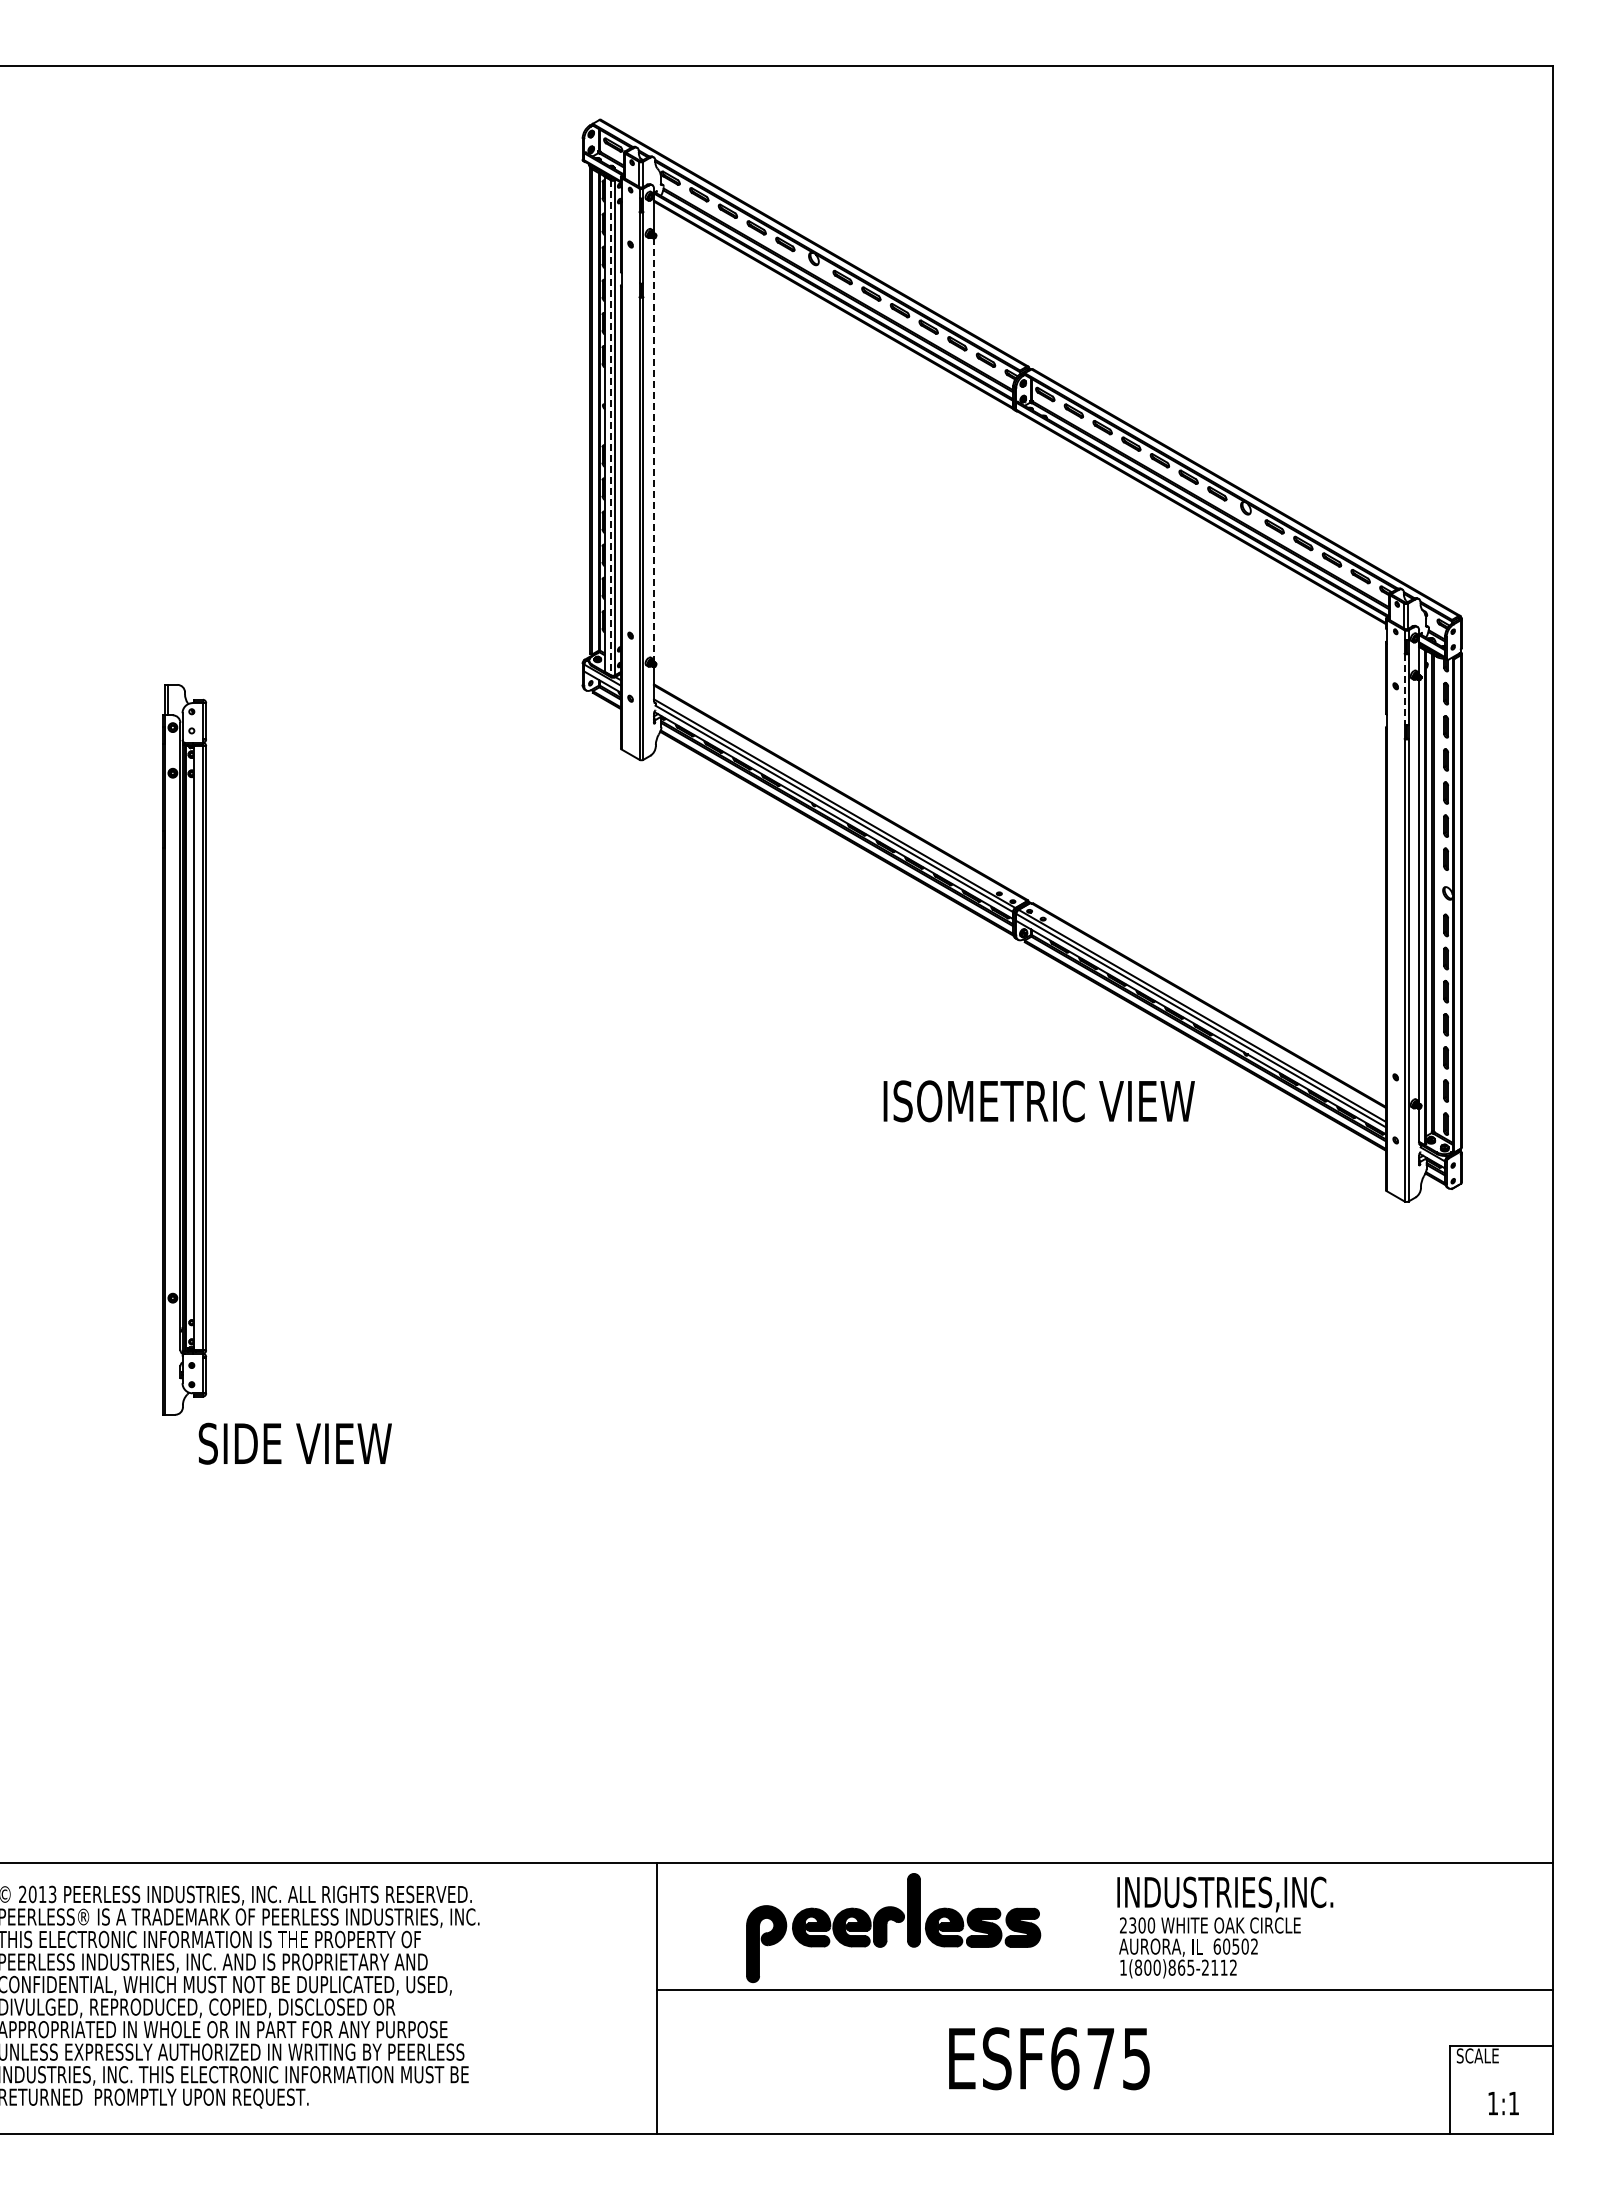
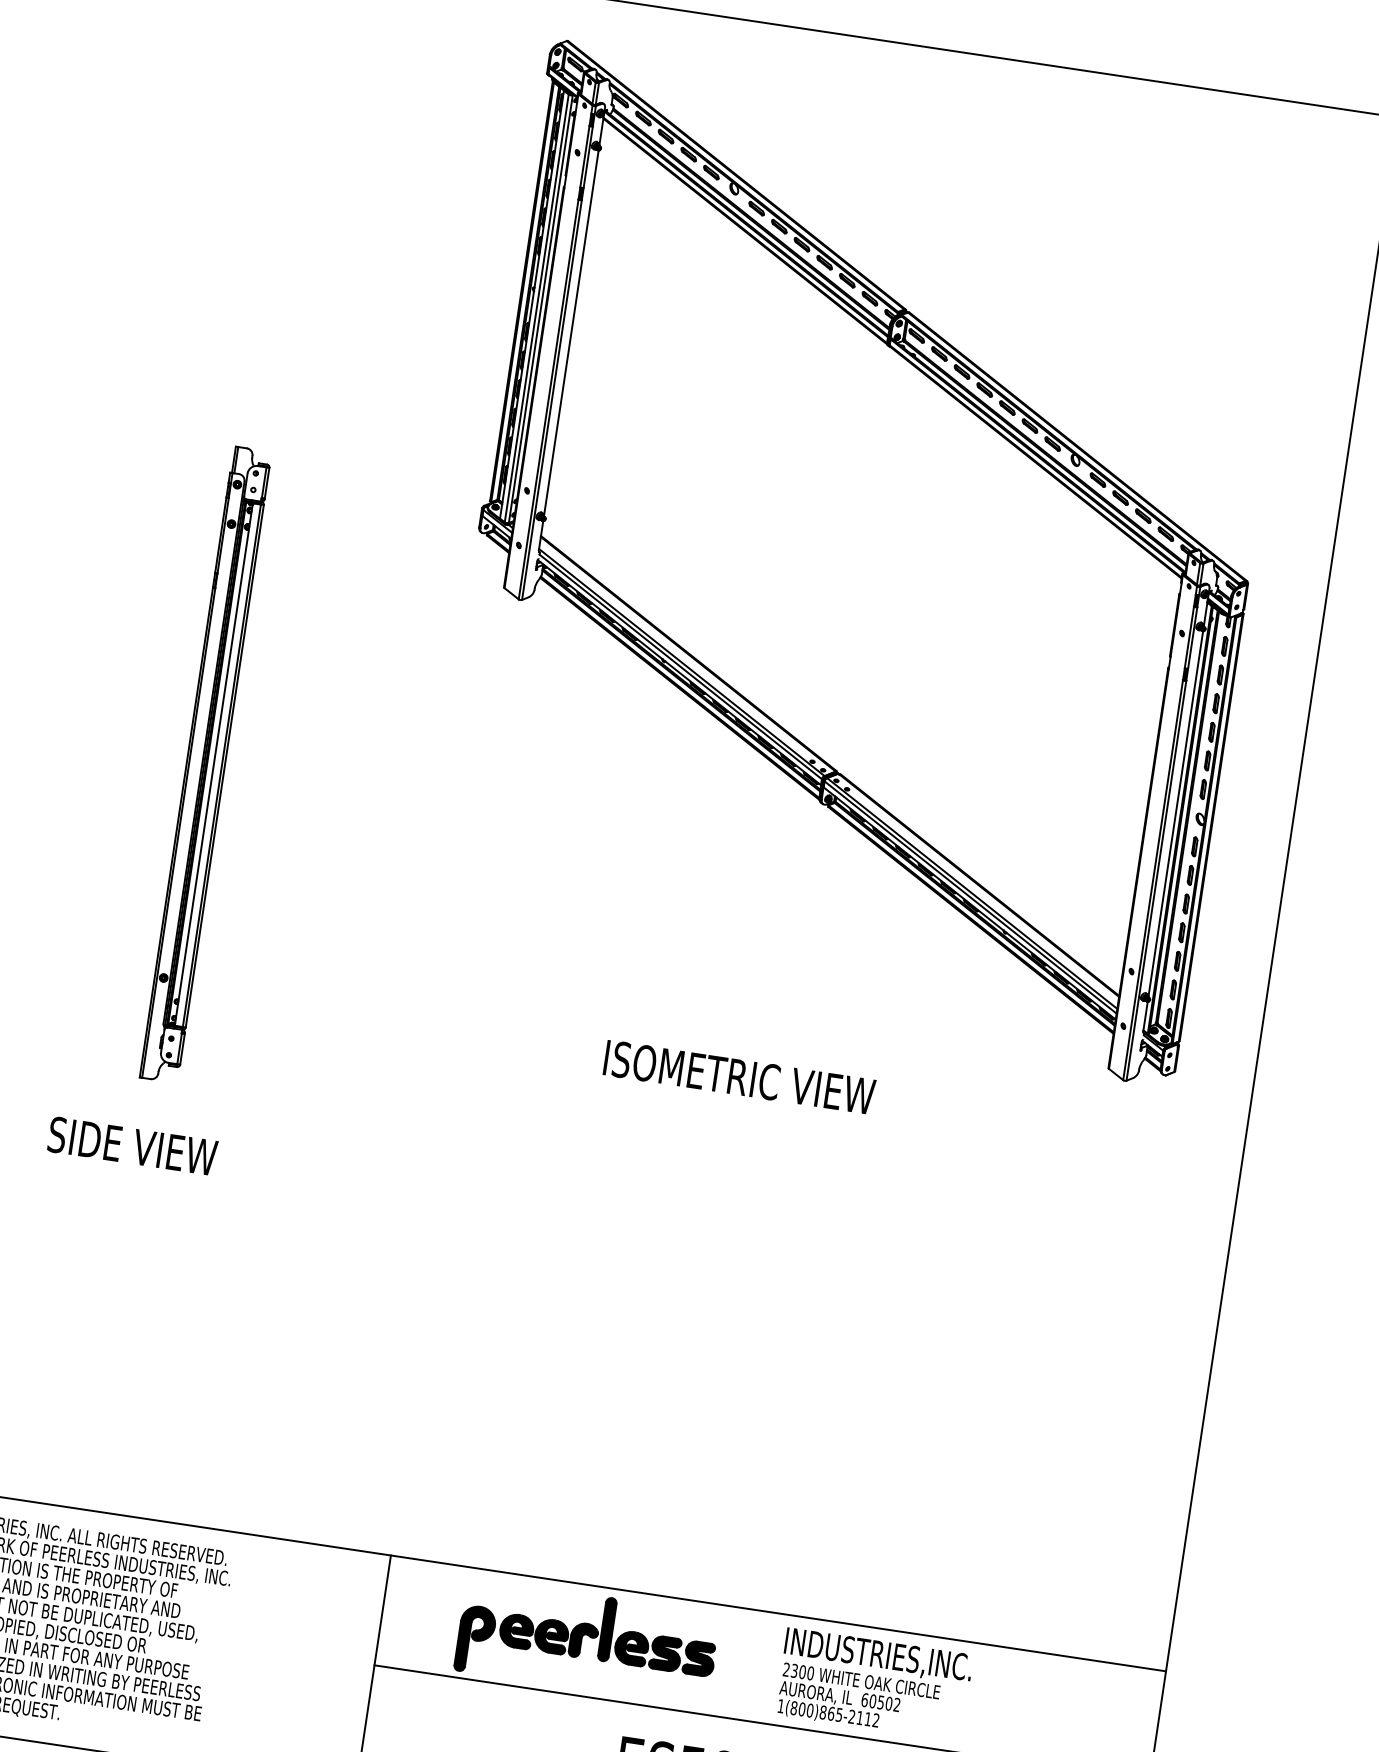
line: (610, 427) -> (536, 308), dashed -> solid
line: (654, 450) -> (571, 333), dashed -> solid
line: (1404, 689) -> (1189, 637), dashed -> solid
part: (184, 1049) -> (205, 764), moved
text: (1038, 1101) -> (738, 1077), moved

